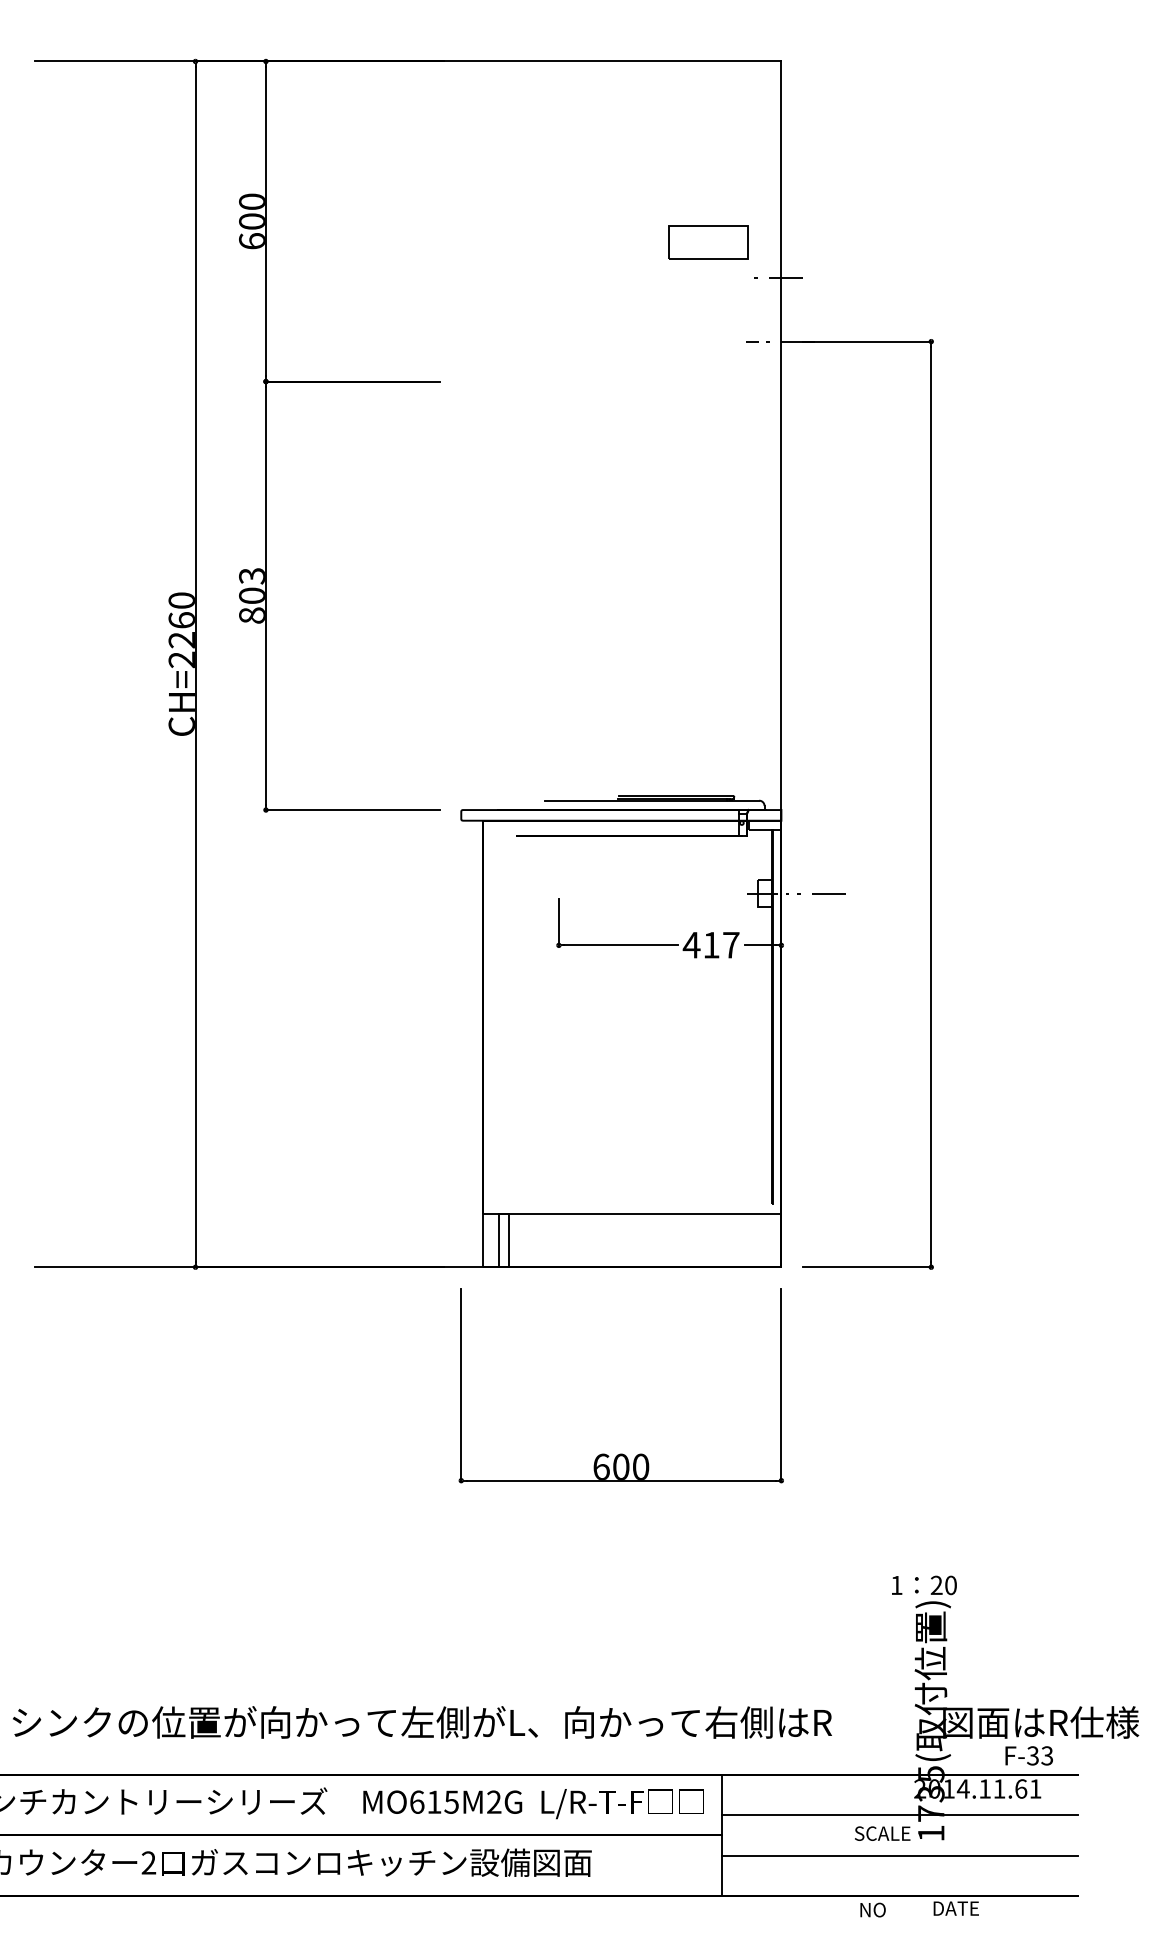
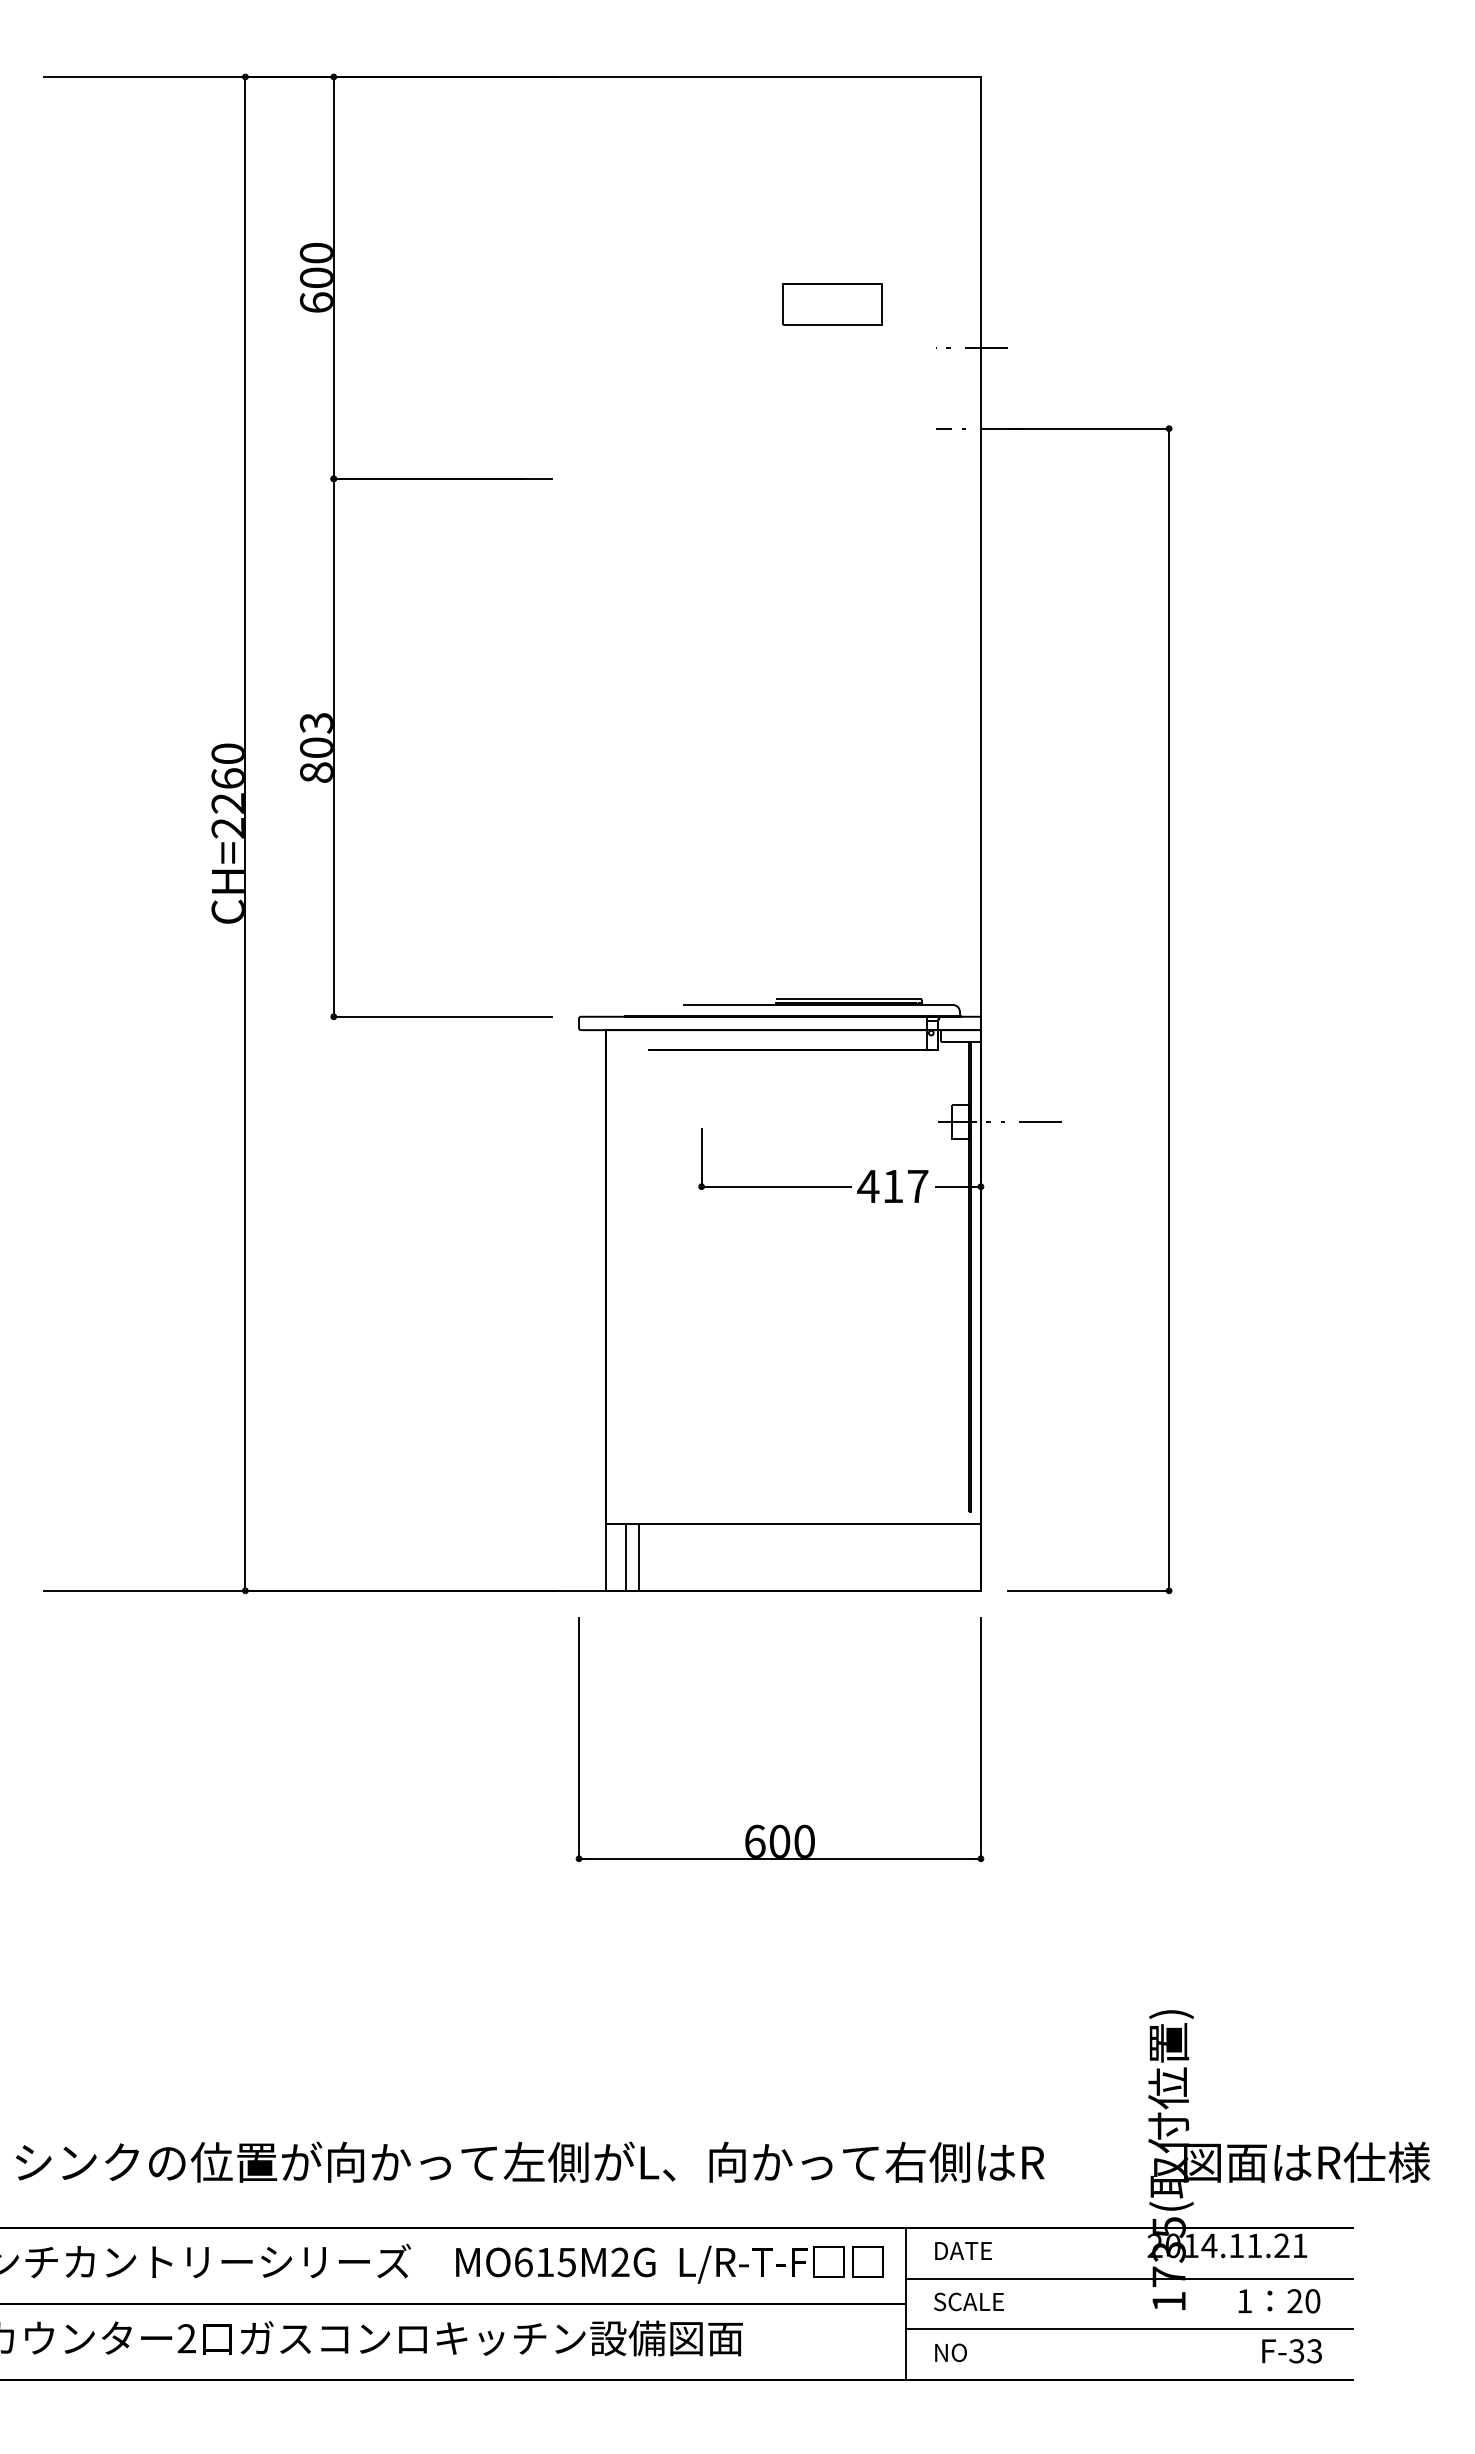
part: (707, 242) -> (832, 304), moved
text: (924, 1585) -> (1279, 2301), moved
text: (1028, 1756) -> (1291, 2351), moved
text: (1020, 1788) -> (1281, 2245), 2014.11.61 -> 2014.11.21
text: (882, 1833) -> (968, 2301), moved
text: (956, 1908) -> (963, 2250), moved
text: (872, 1909) -> (950, 2352), moved

